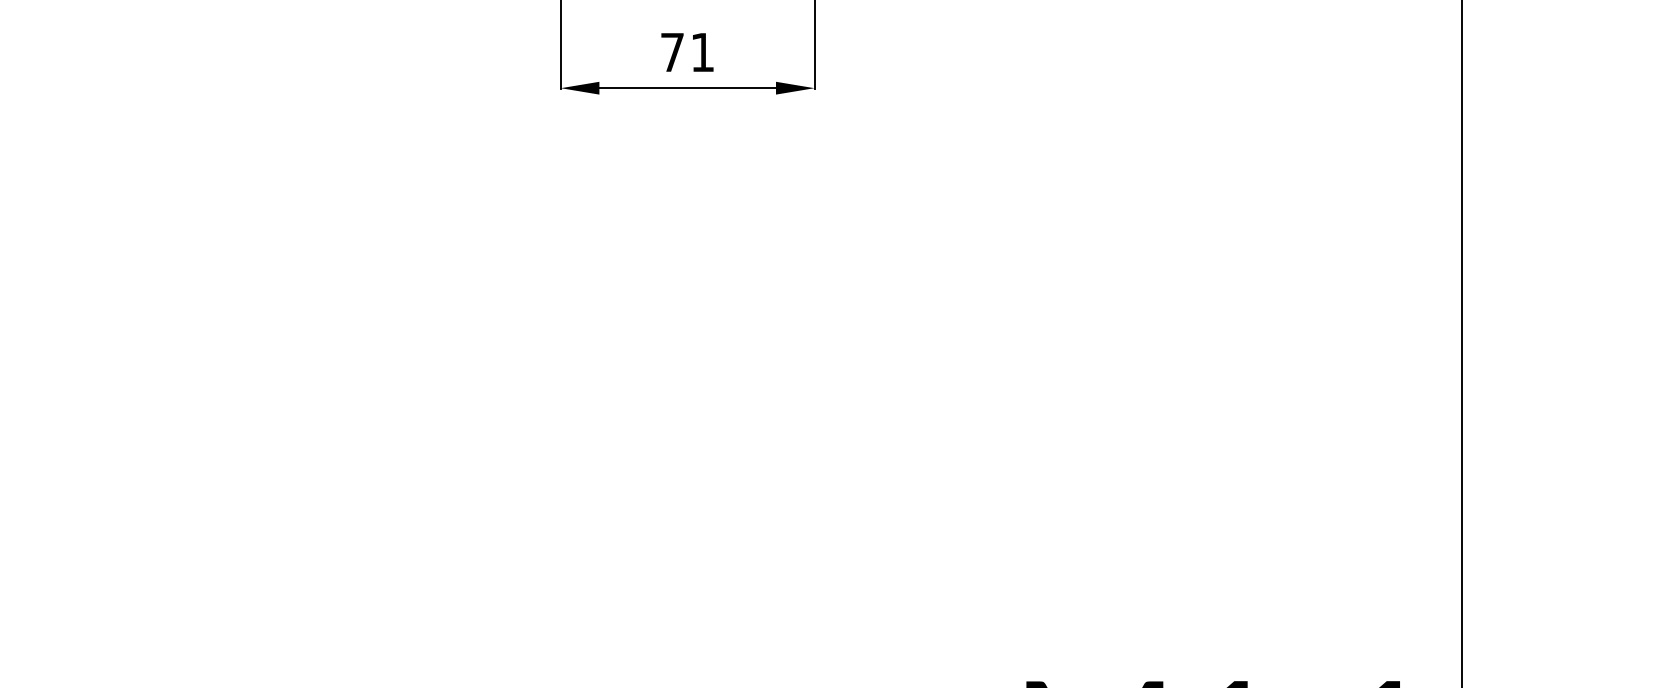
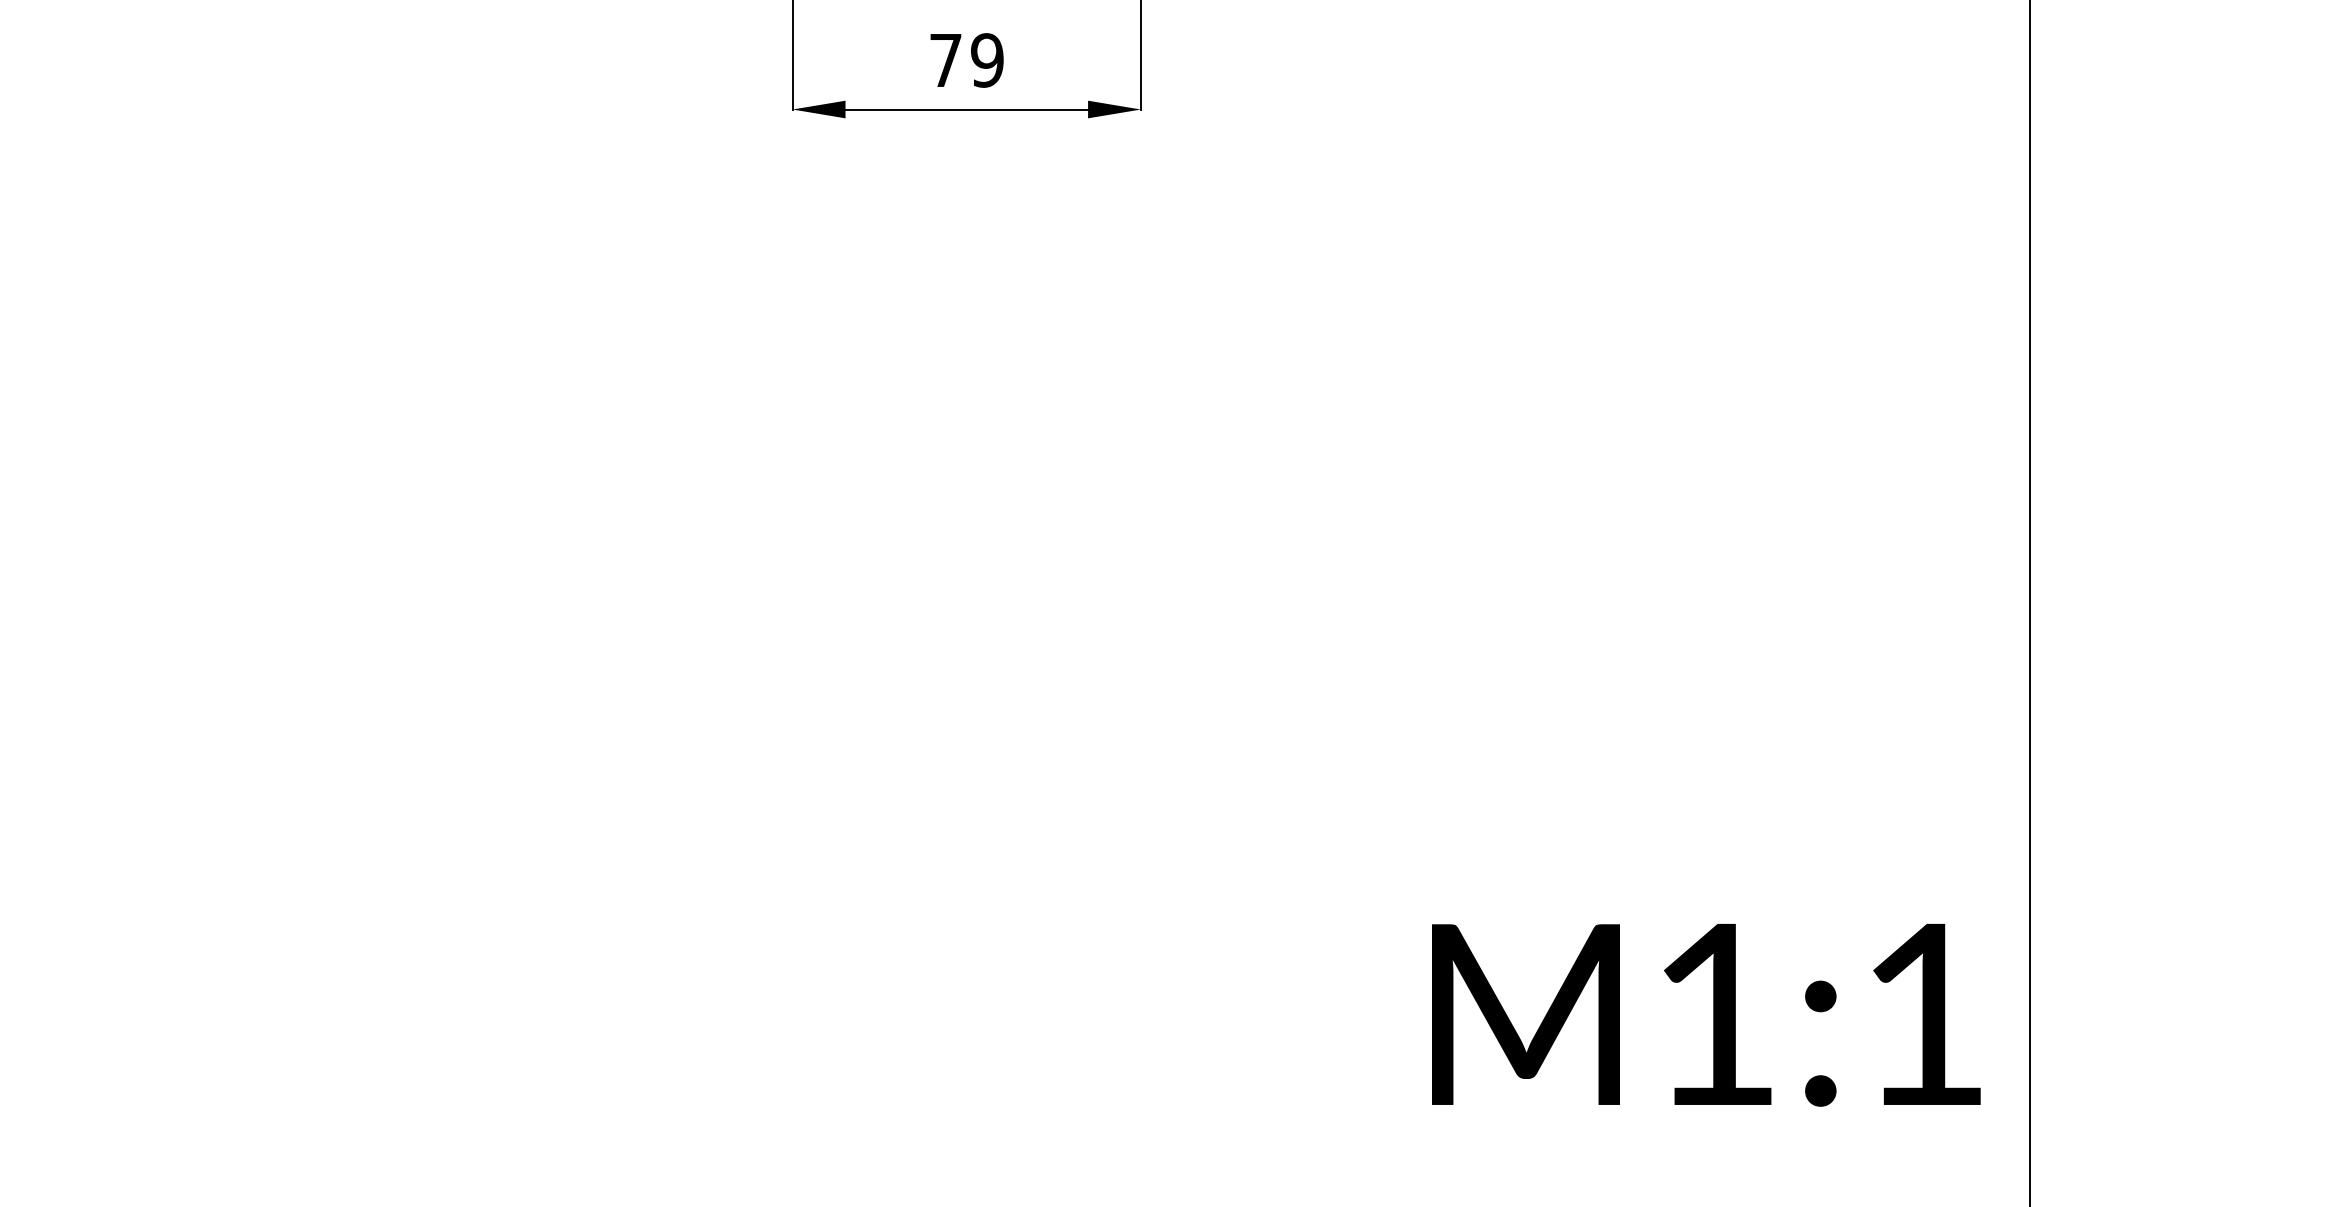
text: (702, 52) -> (987, 60), 71 -> 79

